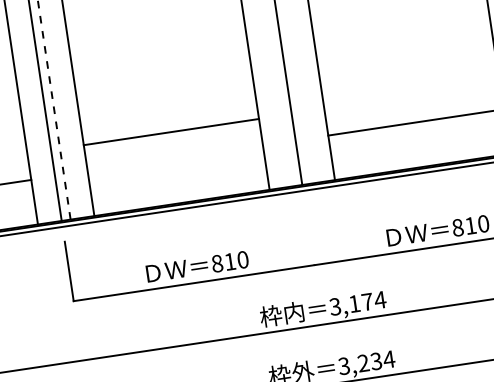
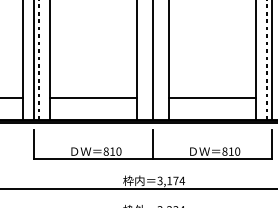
line: (171, 131) -> (93, 97), moved
line: (308, 235) -> (152, 144), added

